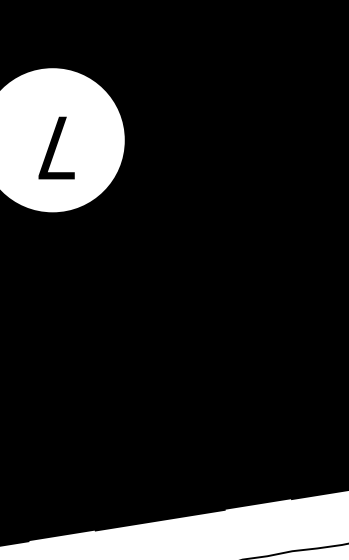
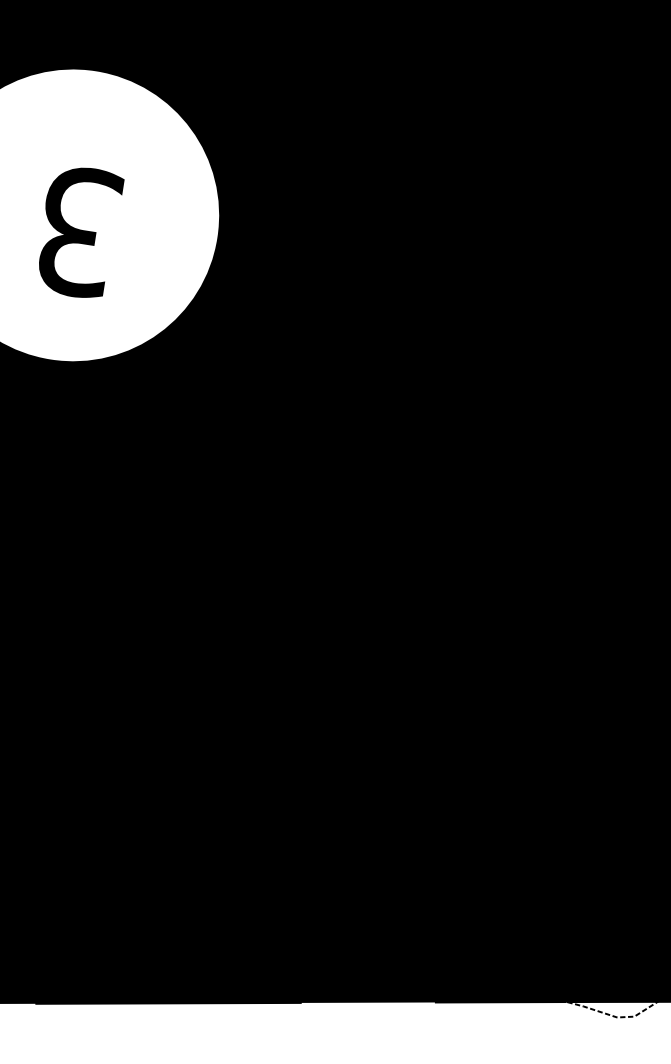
text: (56, 147) -> (78, 230), 7 -> 3

